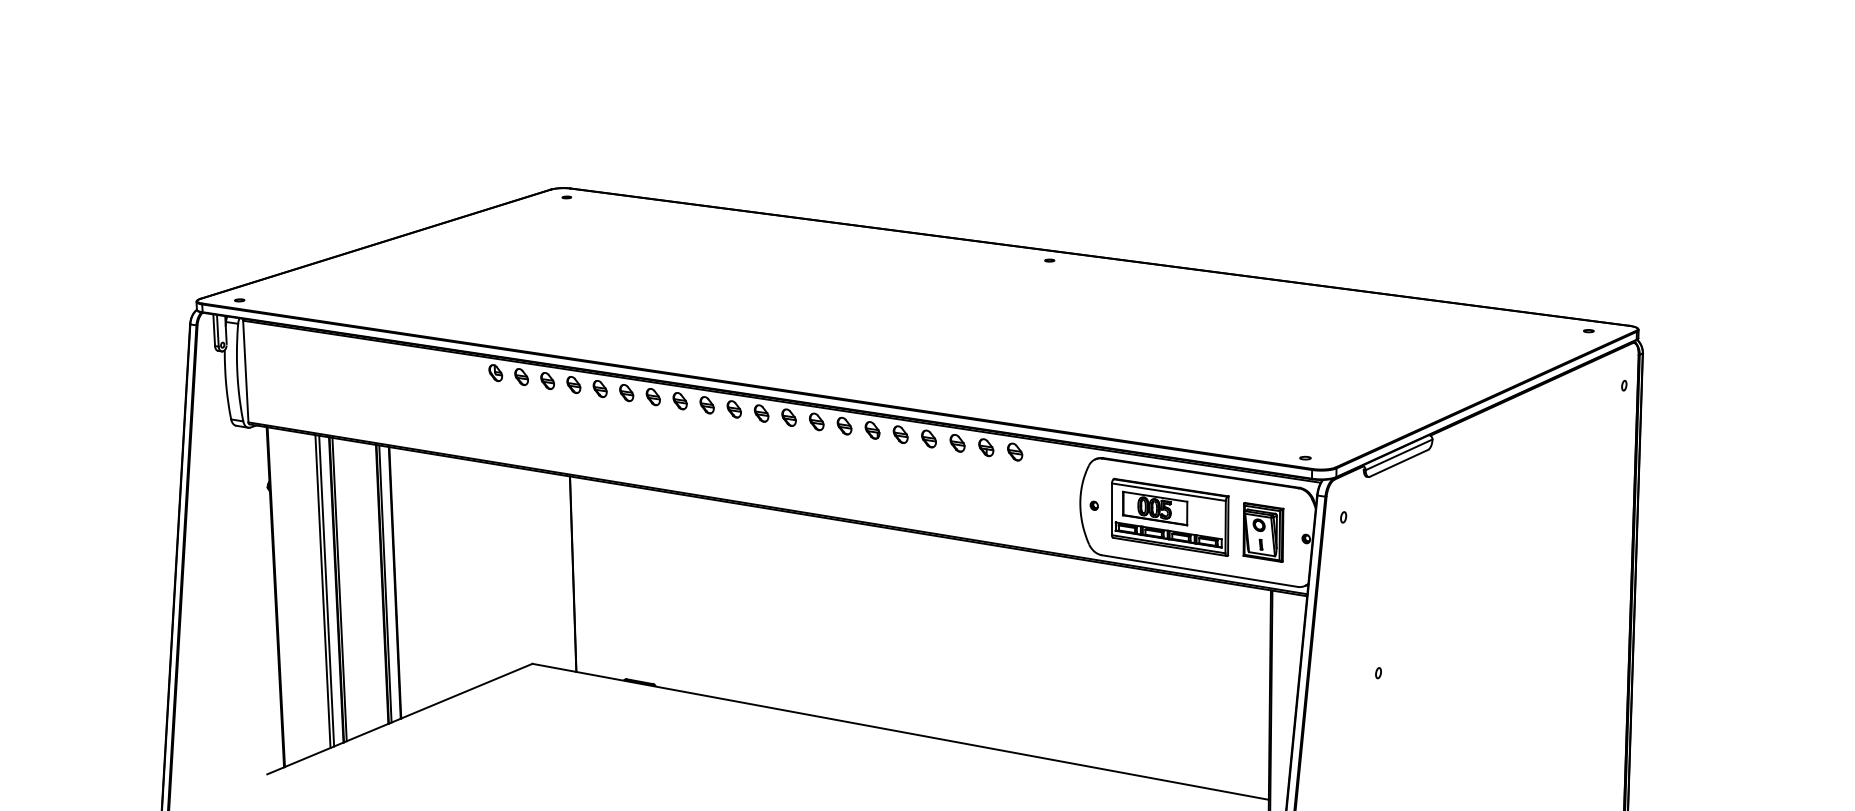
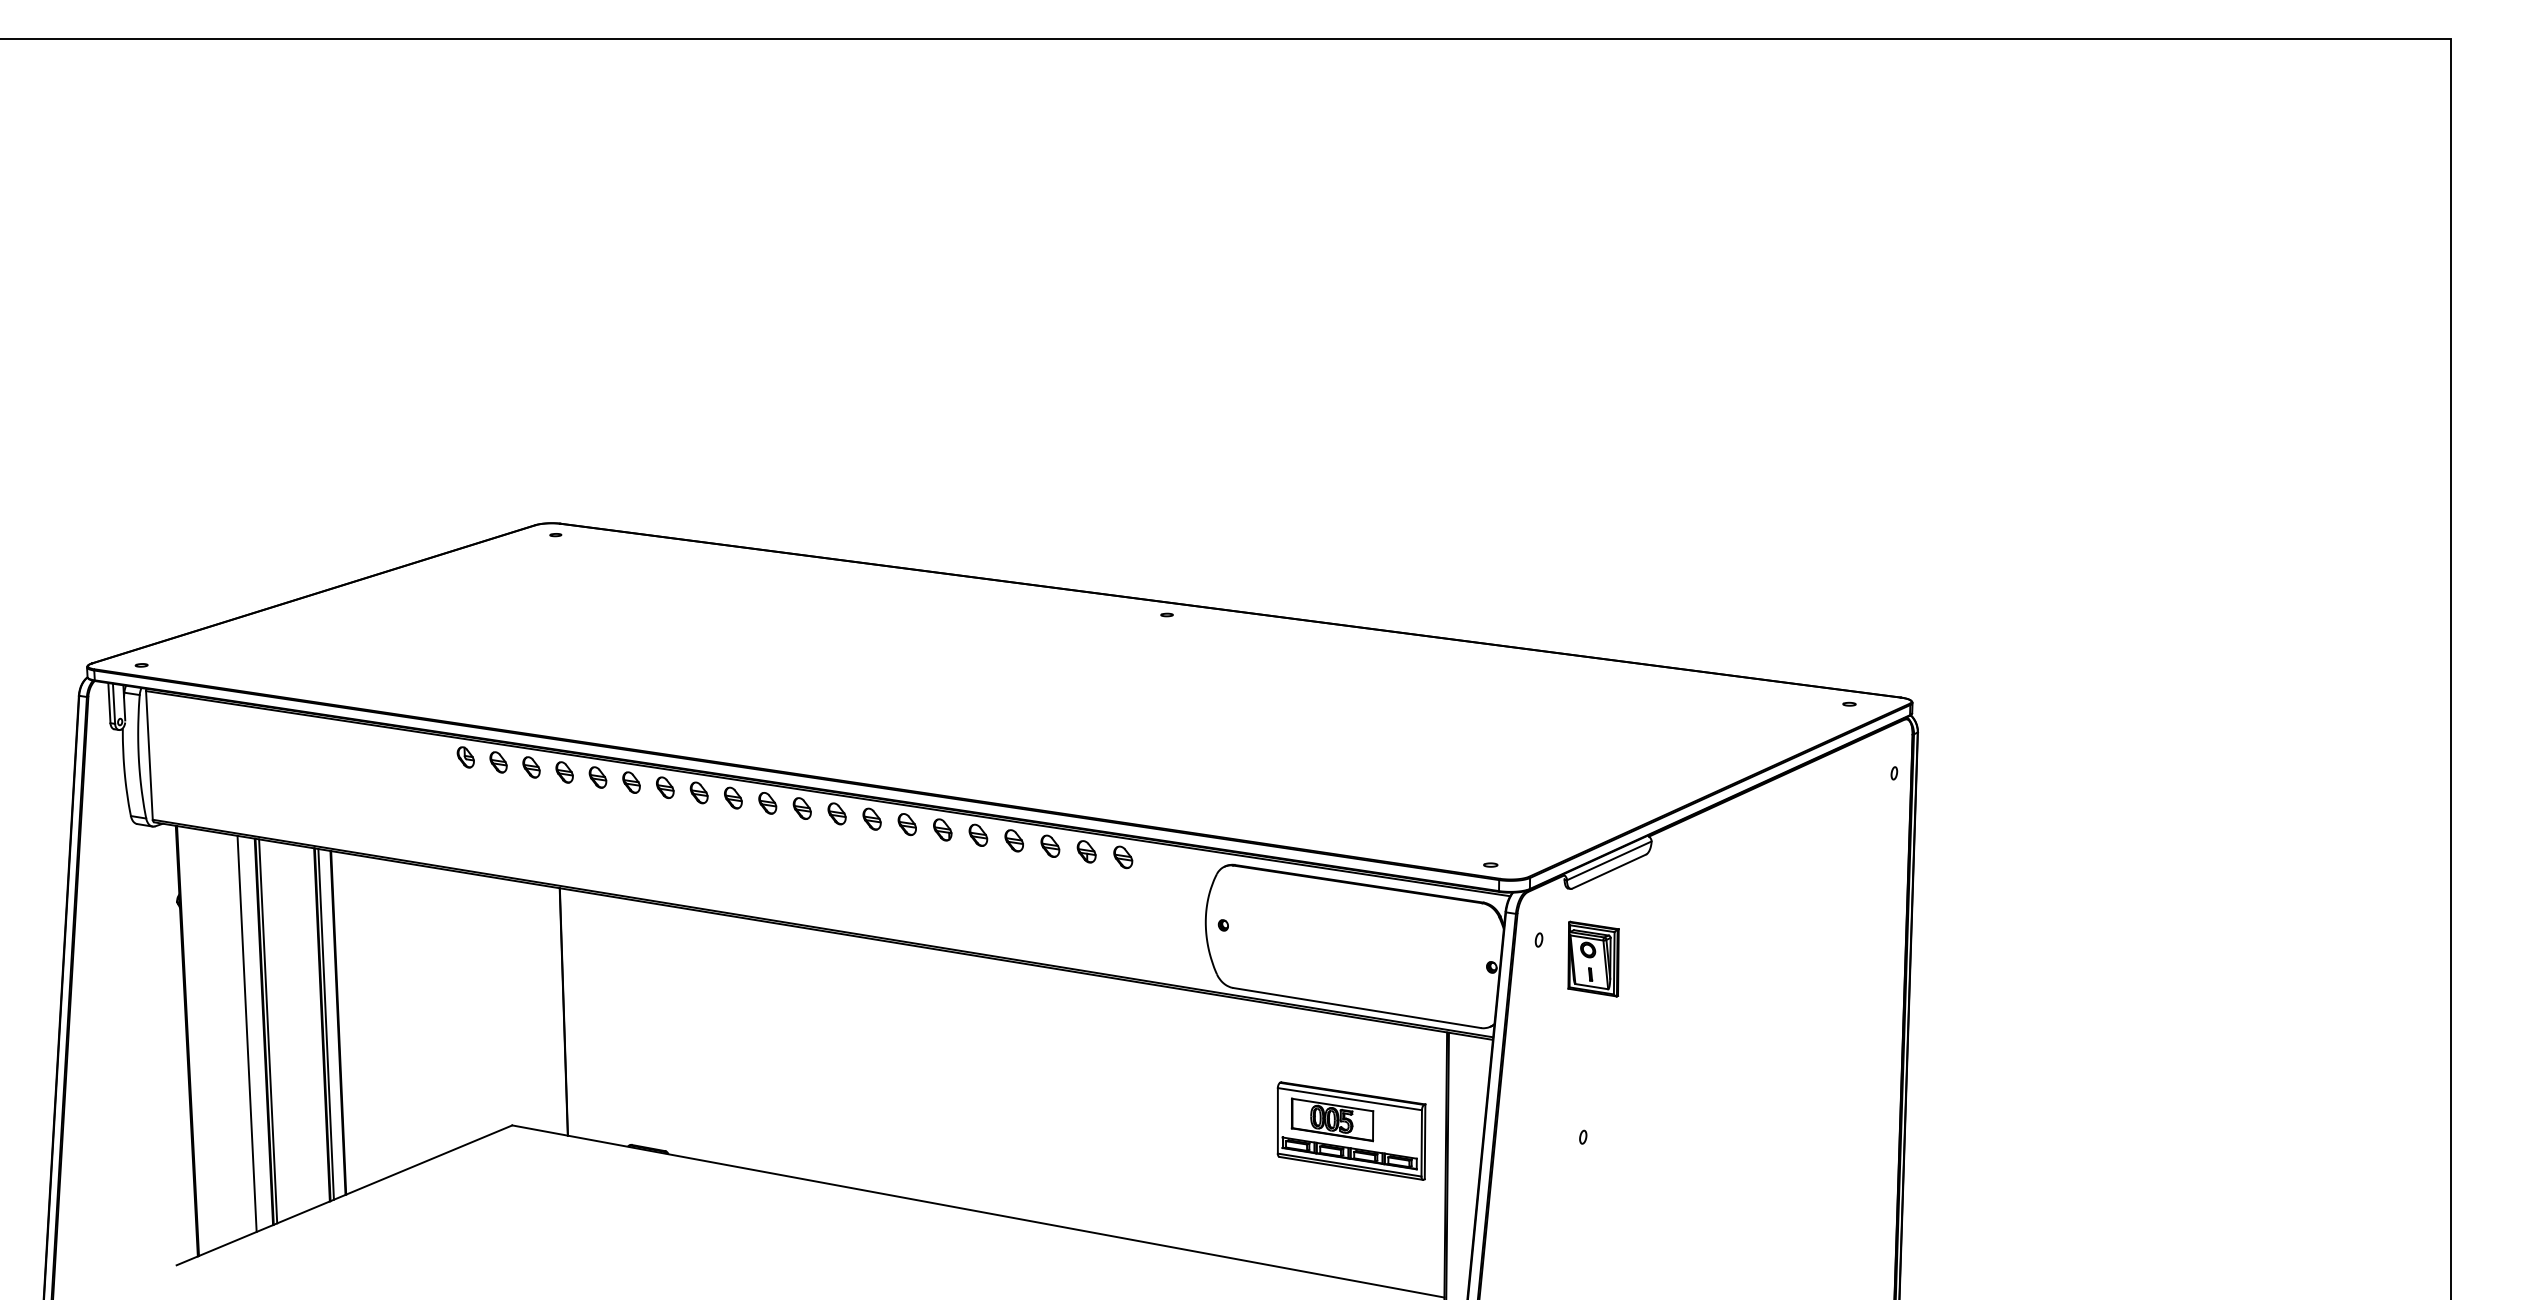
part: (1170, 516) -> (1351, 1130), moved
part: (1263, 531) -> (1593, 958), moved
line: (326, 591) -> (251, 1033), removed

